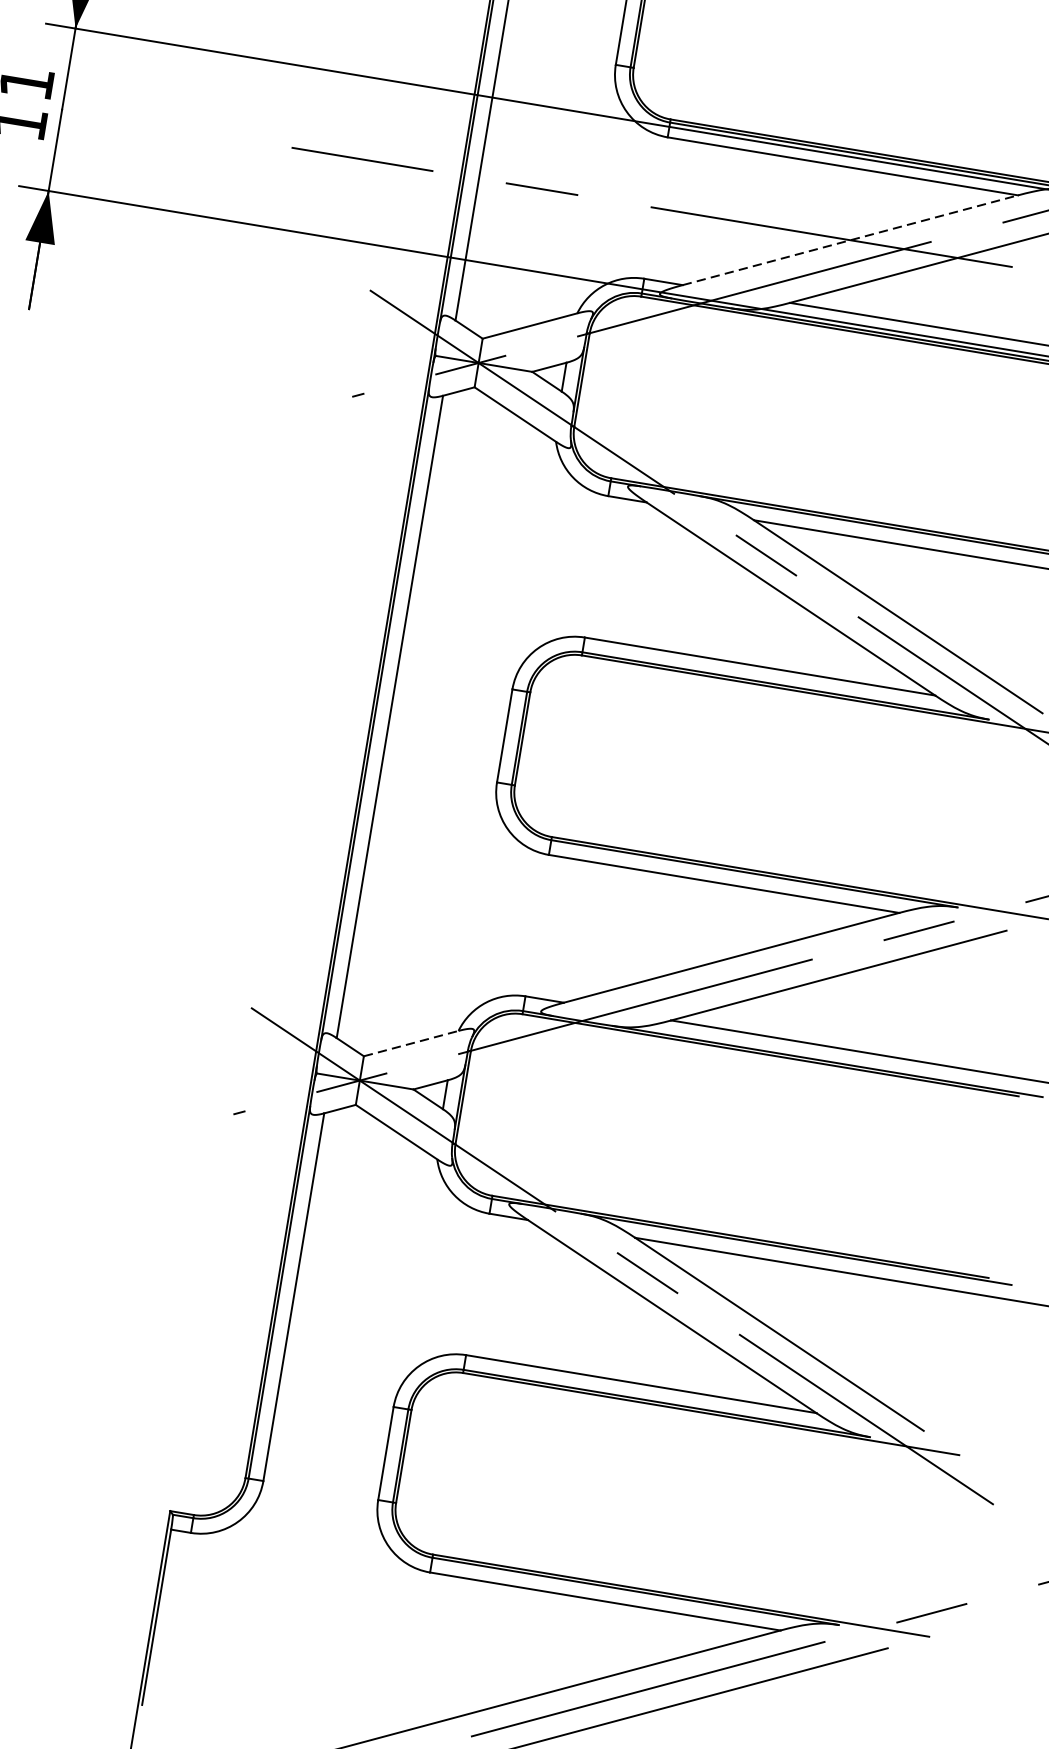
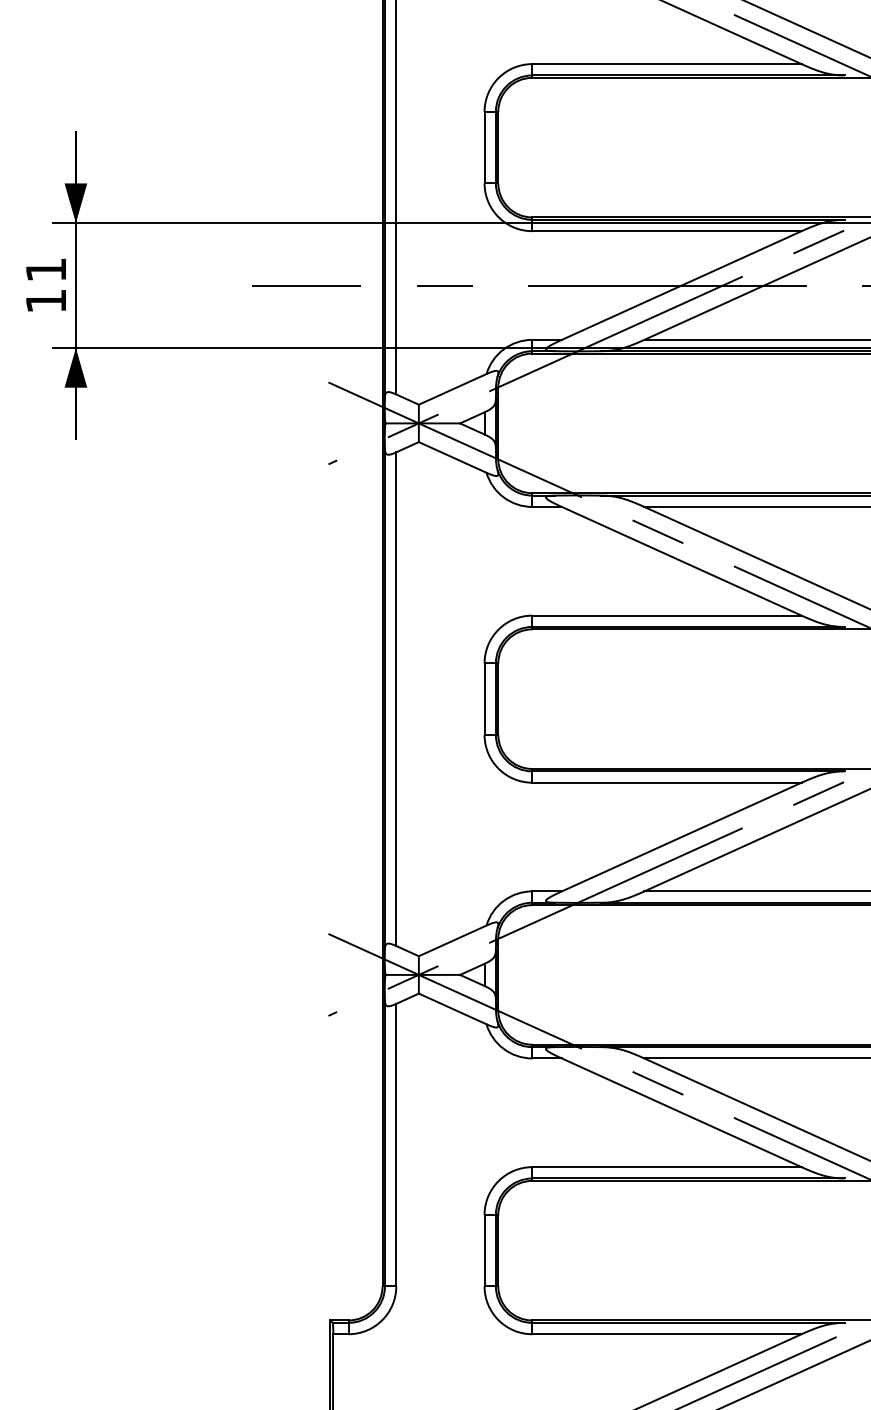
line: (850, 240) -> (681, 285), dashed -> solid
line: (412, 1043) -> (453, 940), dashed -> solid

